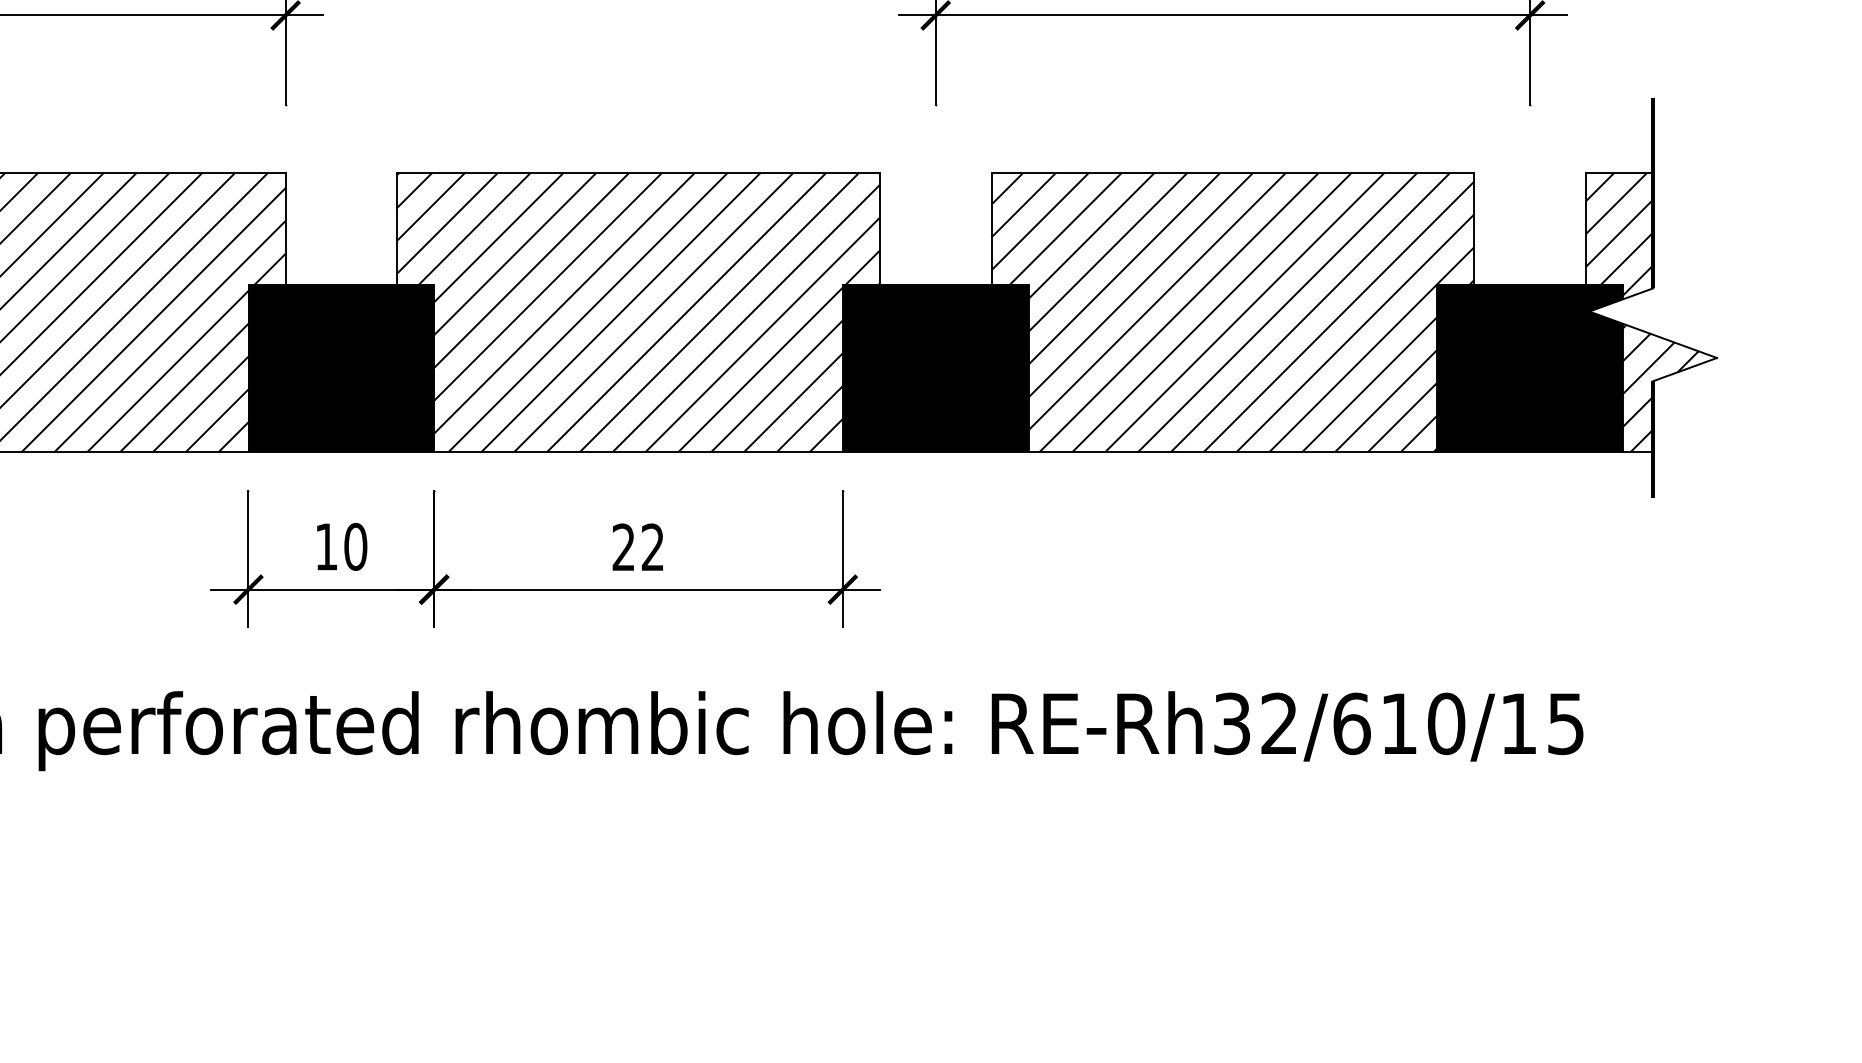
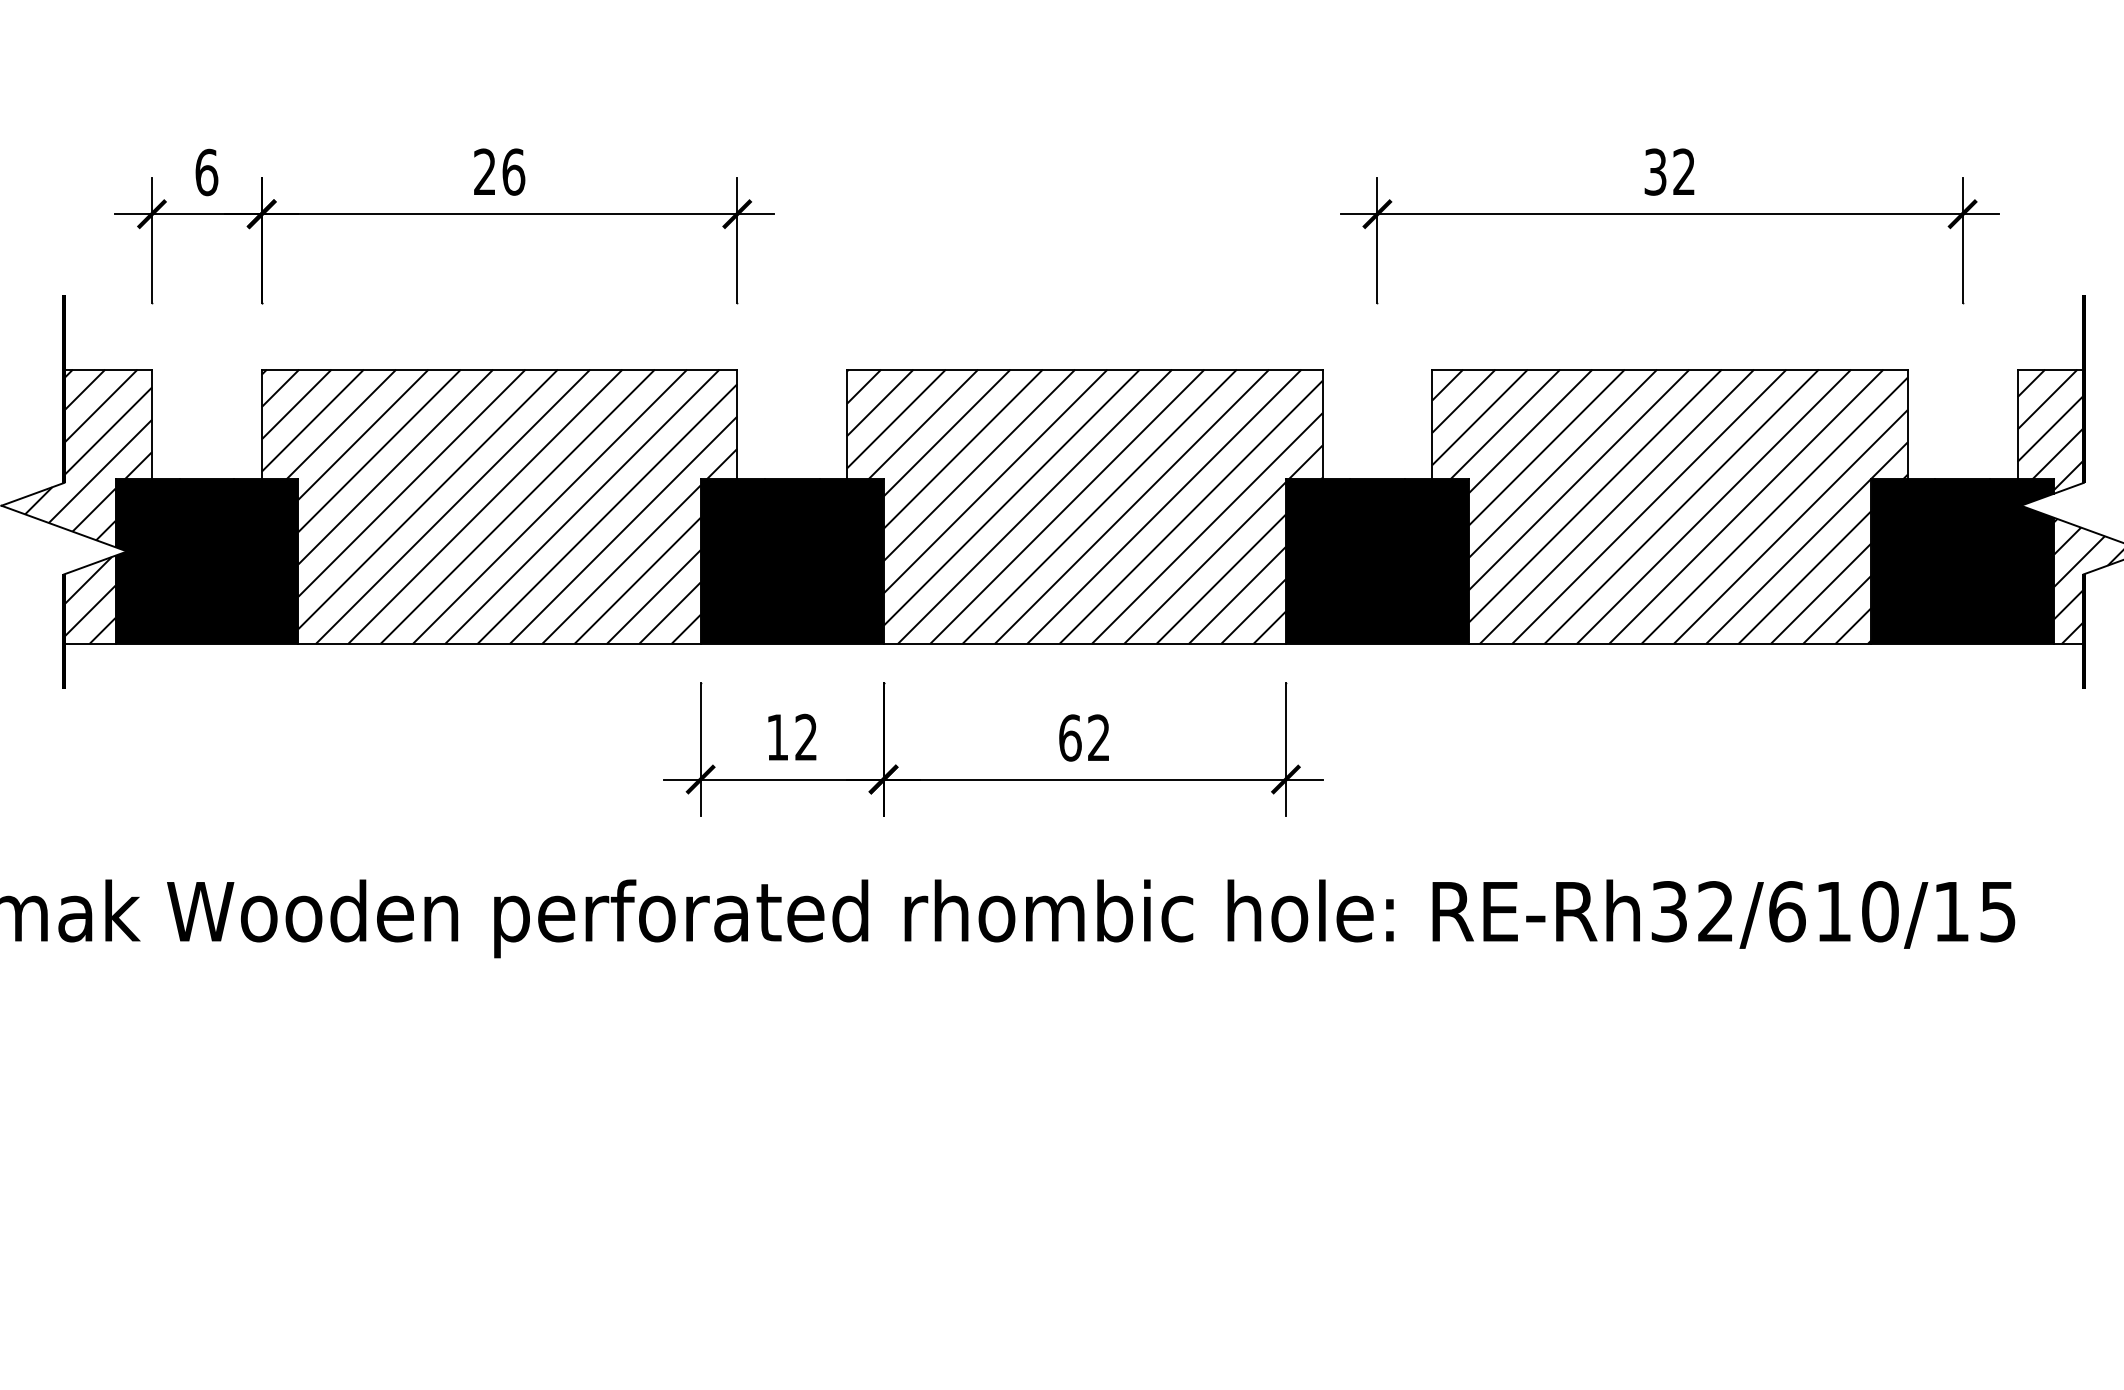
text: (355, 546) -> (806, 737), 10 -> 12
text: (624, 546) -> (1070, 737), 22 -> 62

